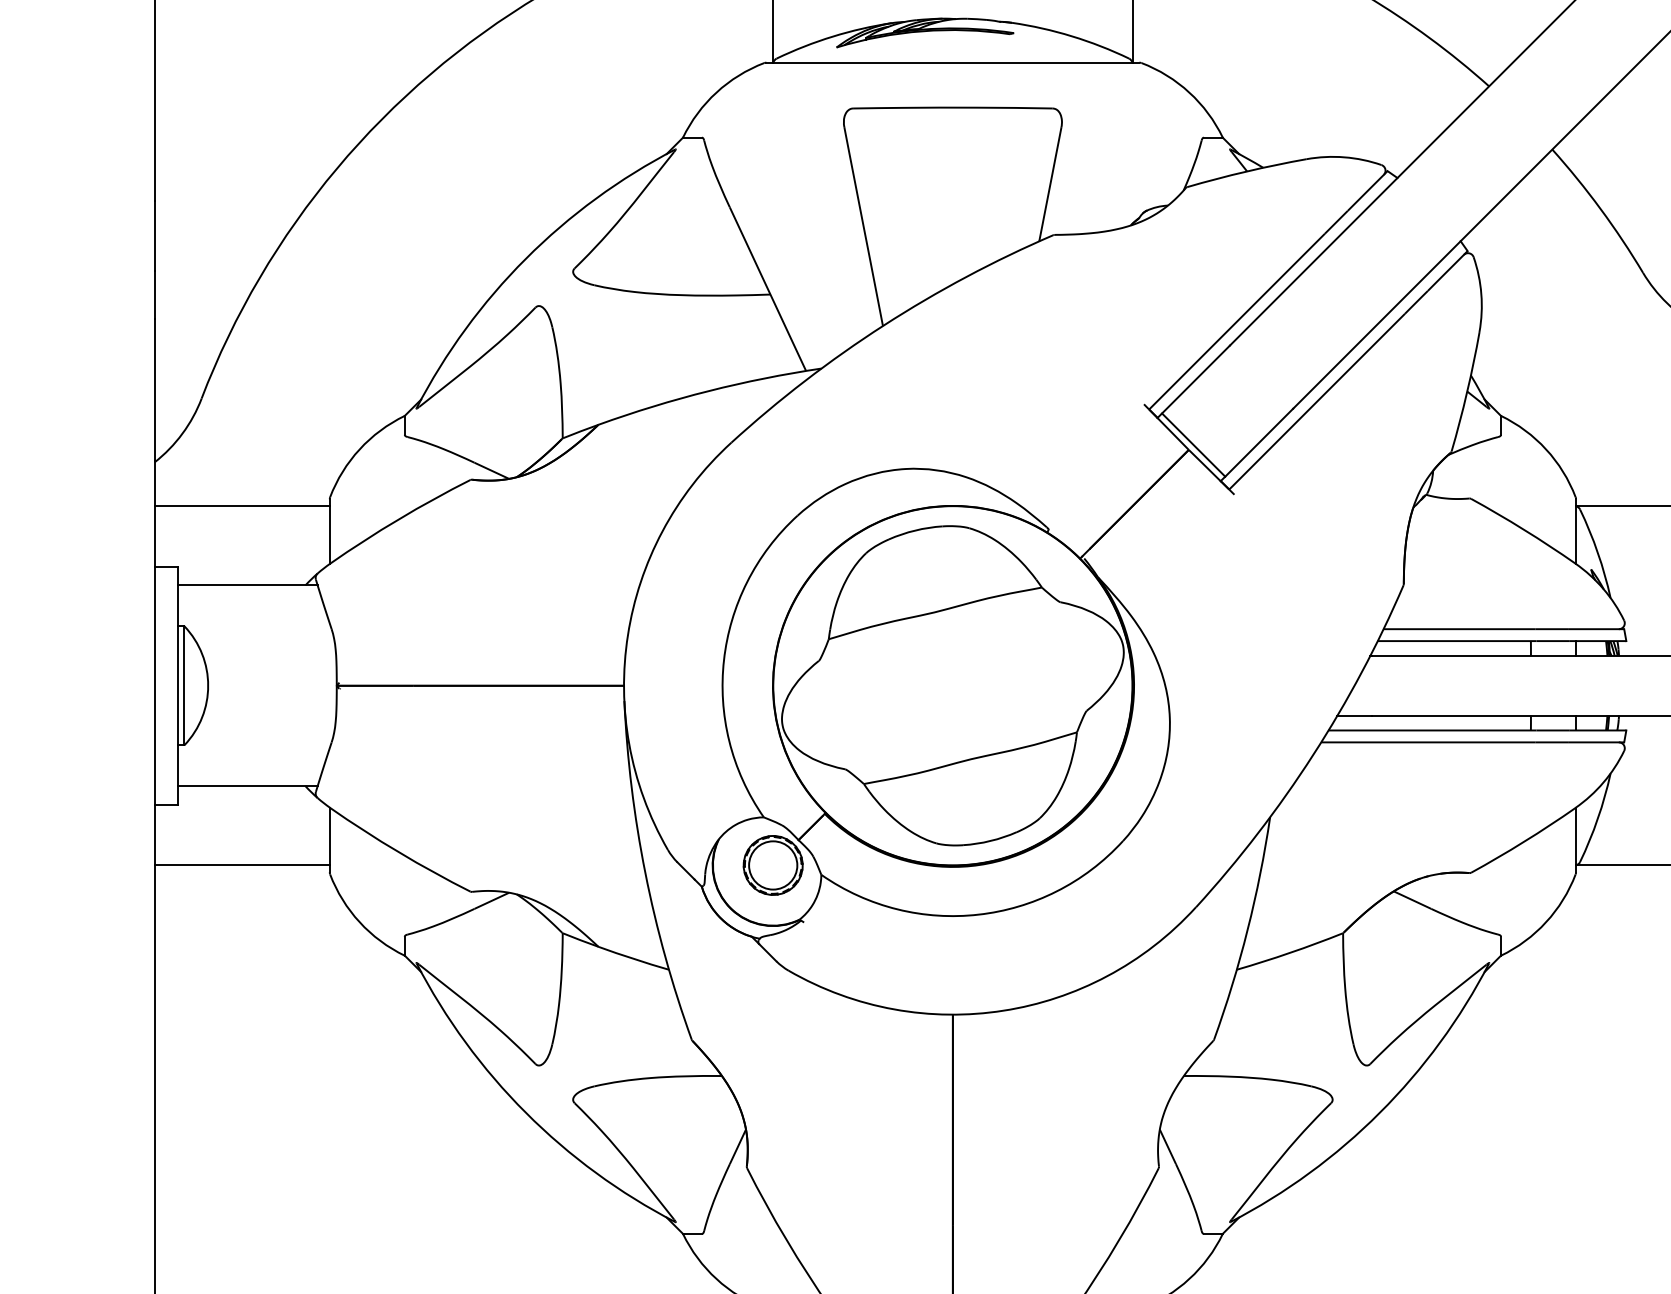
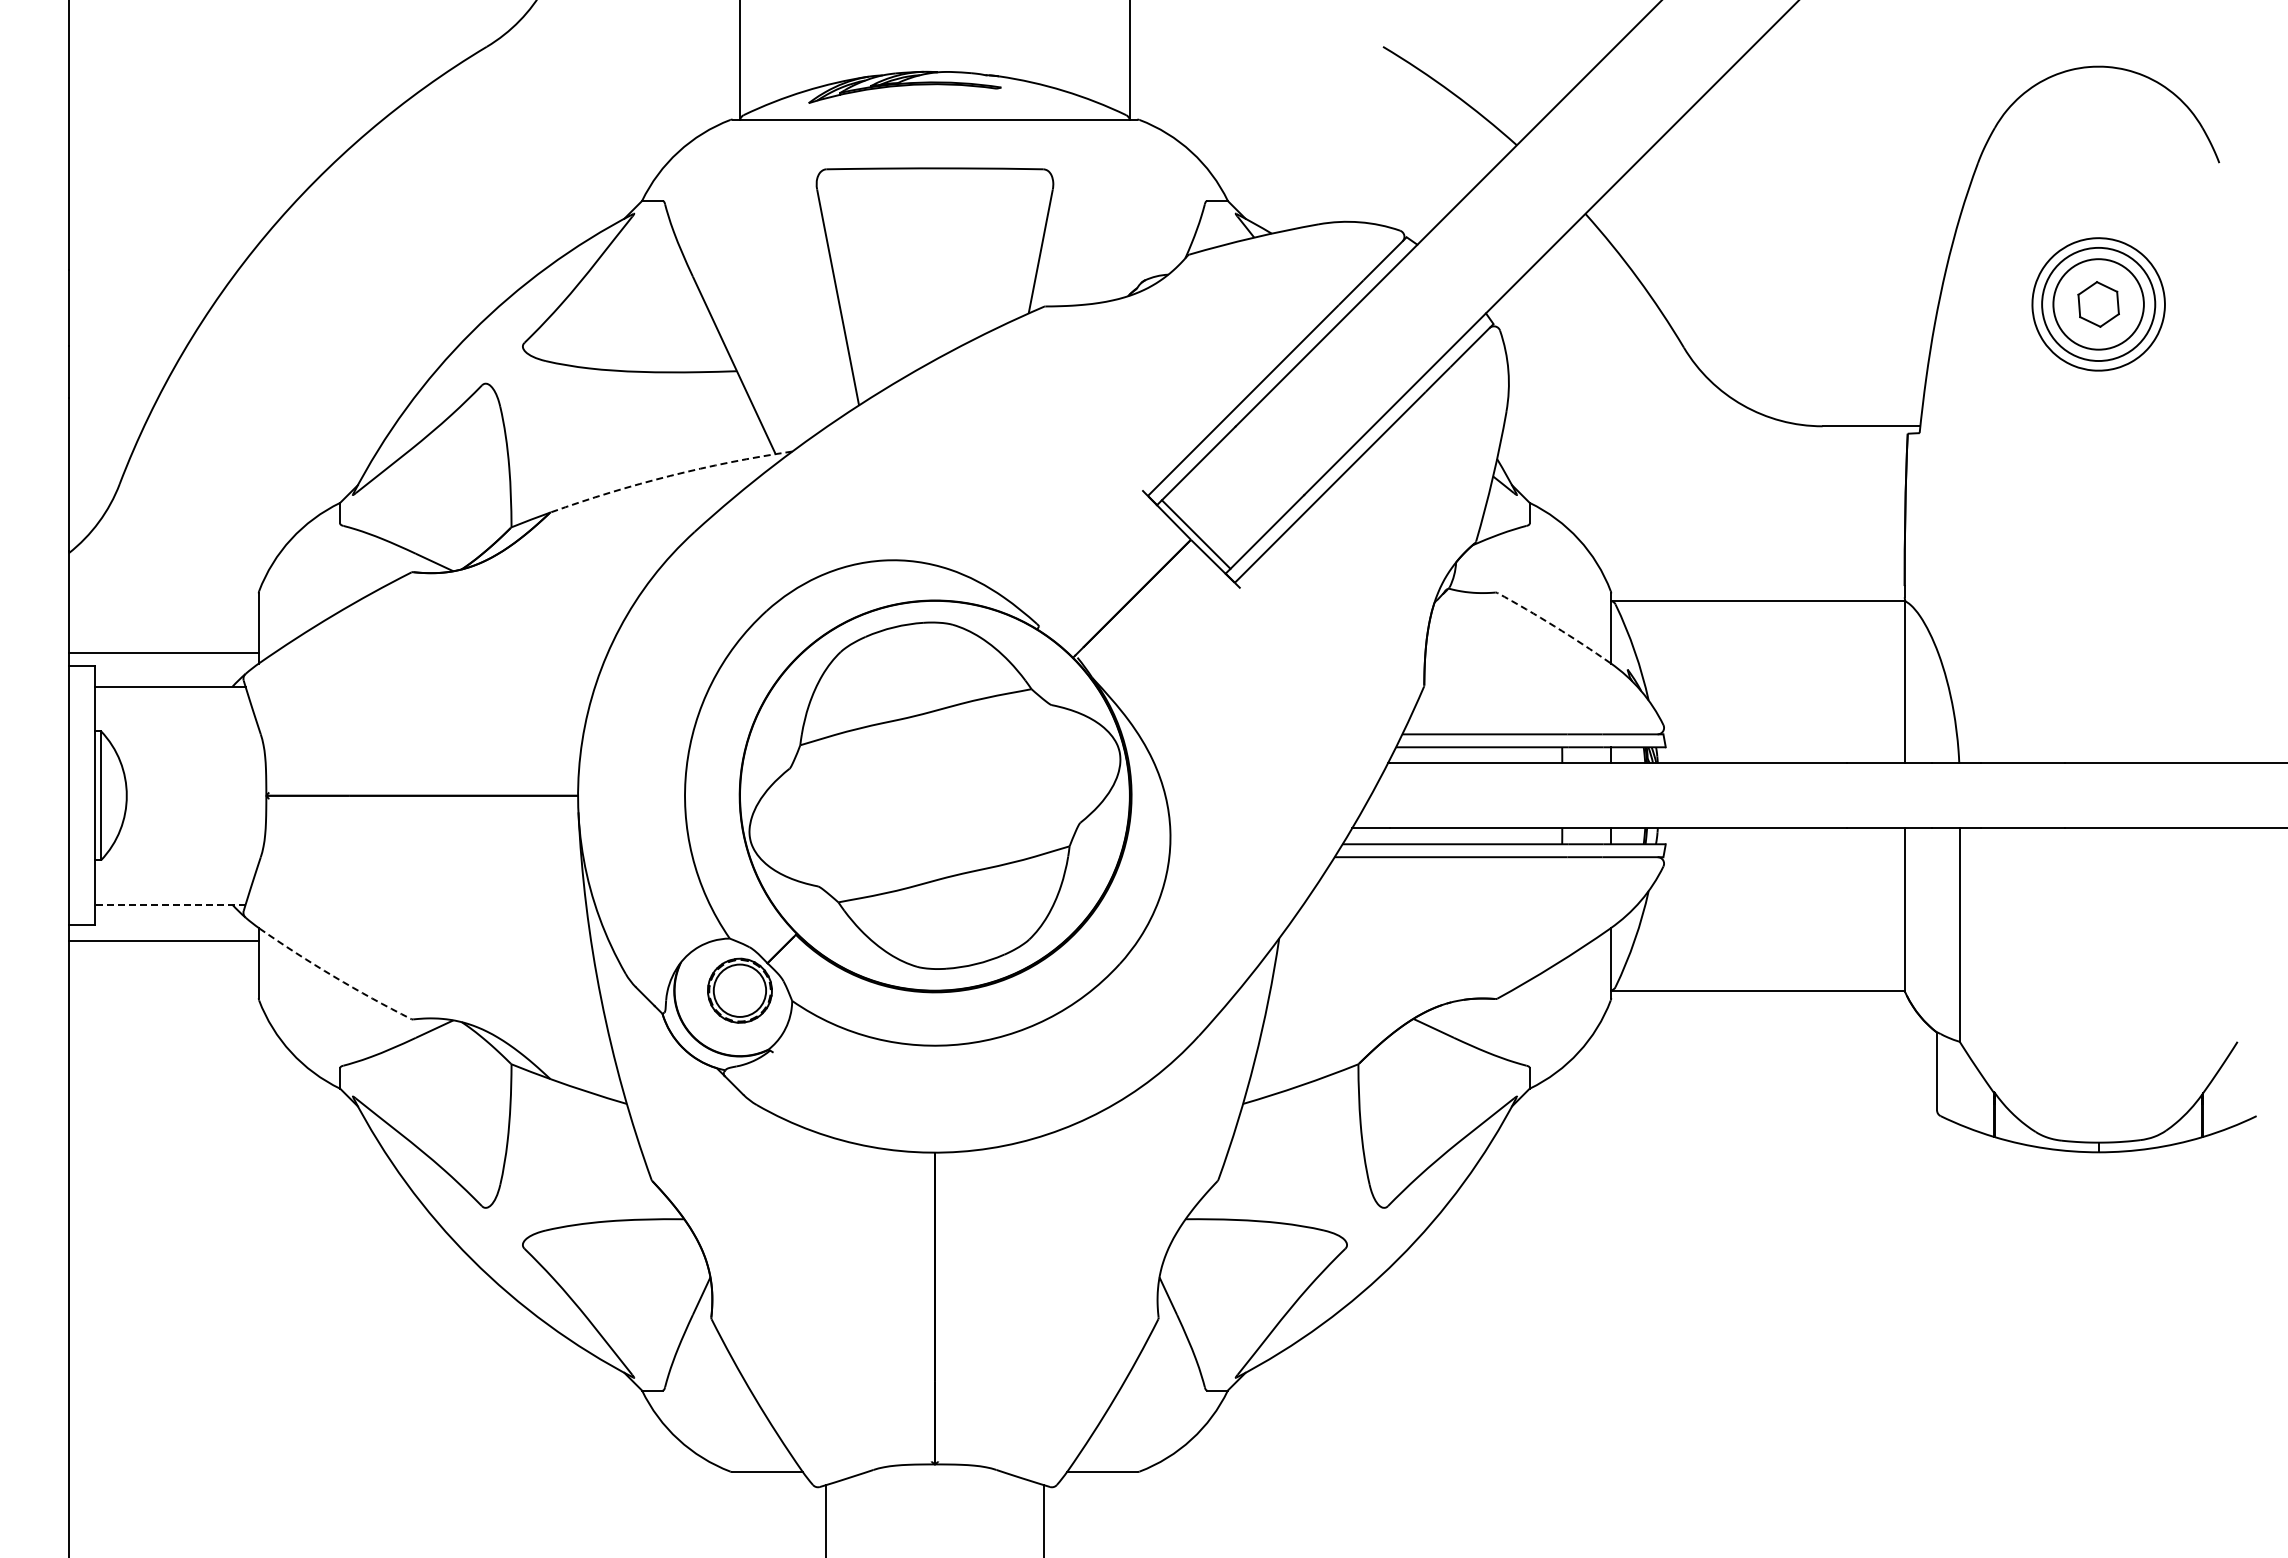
arc: (709, 390) -> (670, 475), solid -> dashed
line: (241, 505) -> (163, 652), moved
arc: (1523, 529) -> (1554, 626), solid -> dashed
line: (248, 785) -> (170, 904), solid -> dashed
arc: (398, 852) -> (333, 976), solid -> dashed
line: (241, 865) -> (163, 940), moved

